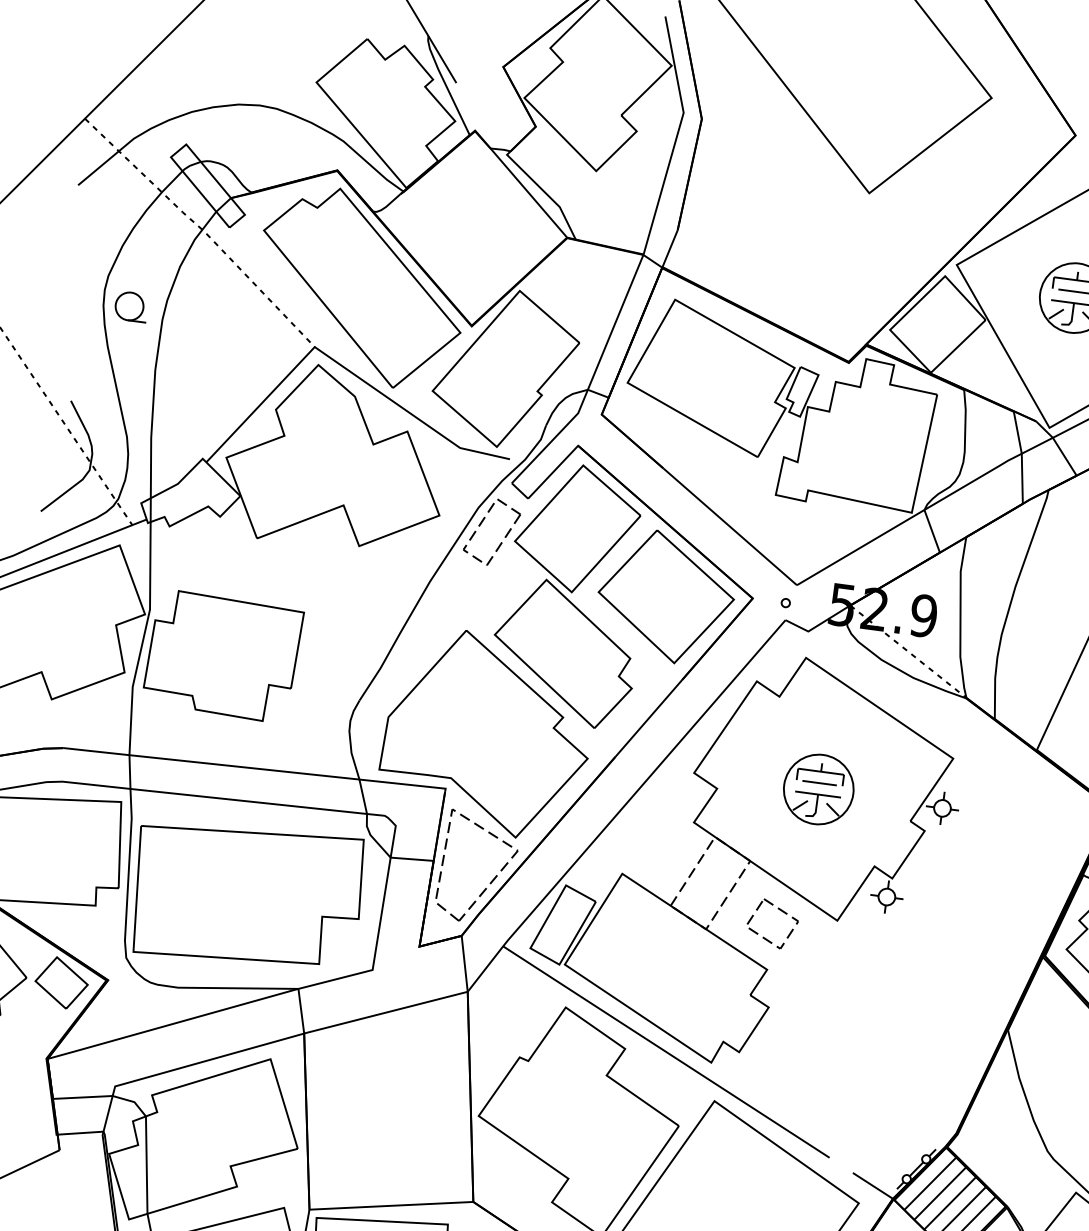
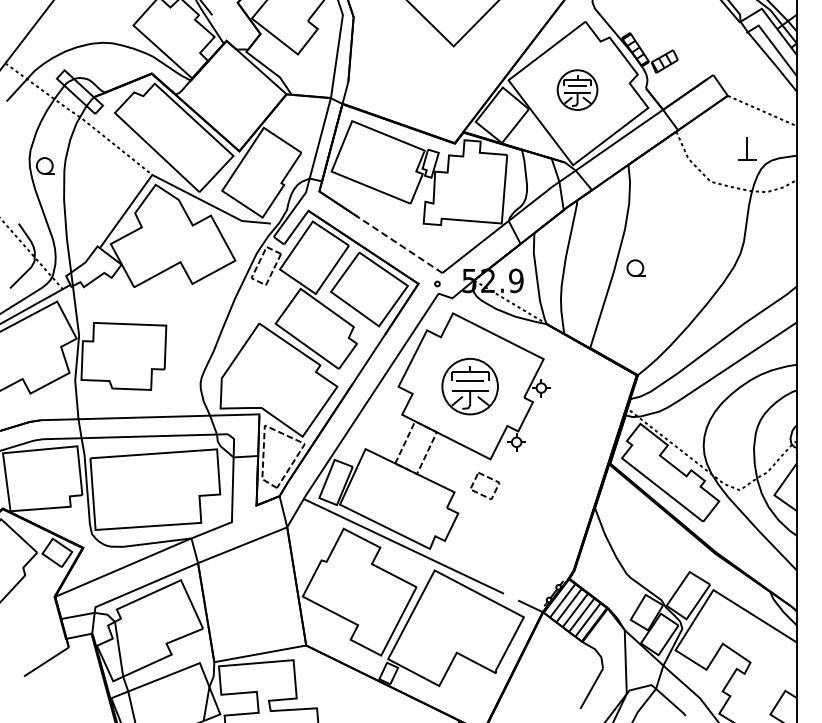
line: (730, 527) -> (400, 245), solid -> dashed
part: (817, 788) -> (469, 386), size x1.4
part: (764, 936) -> (481, 493), moved

